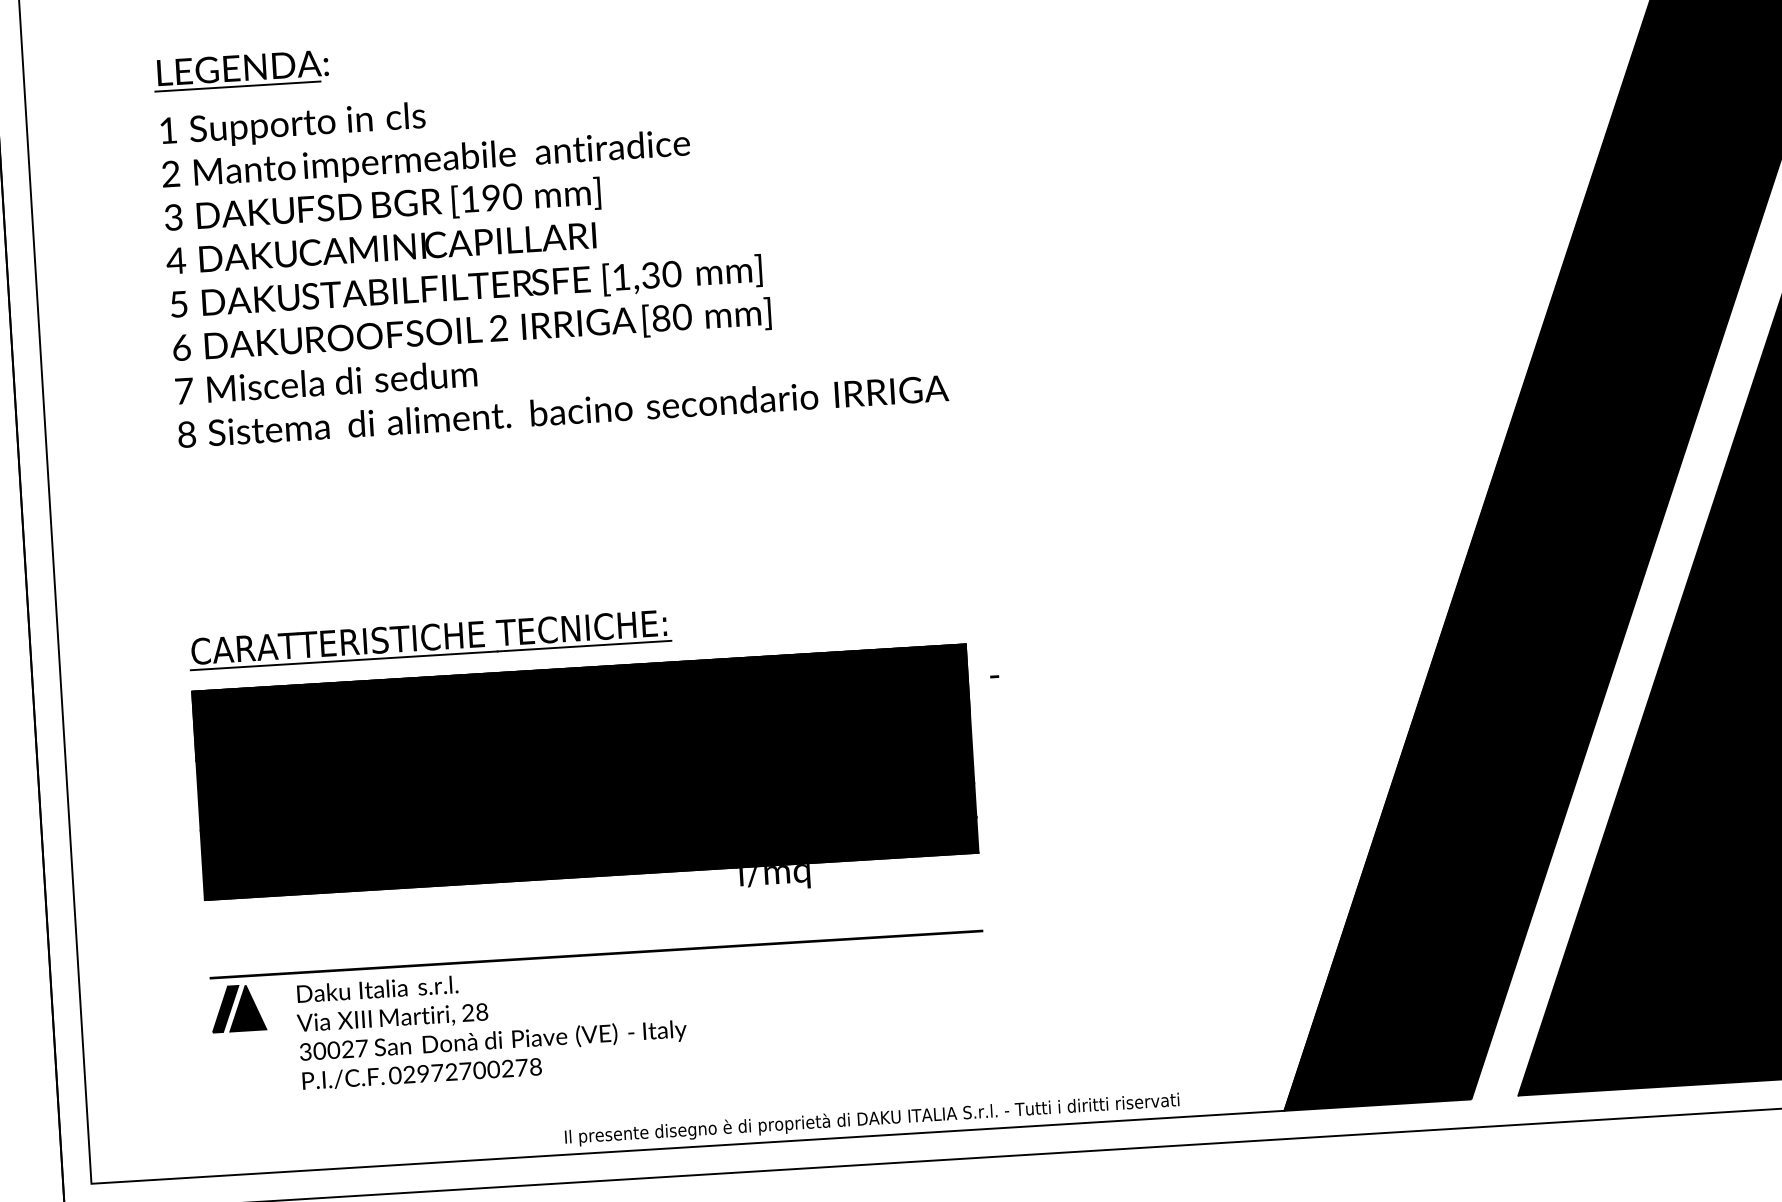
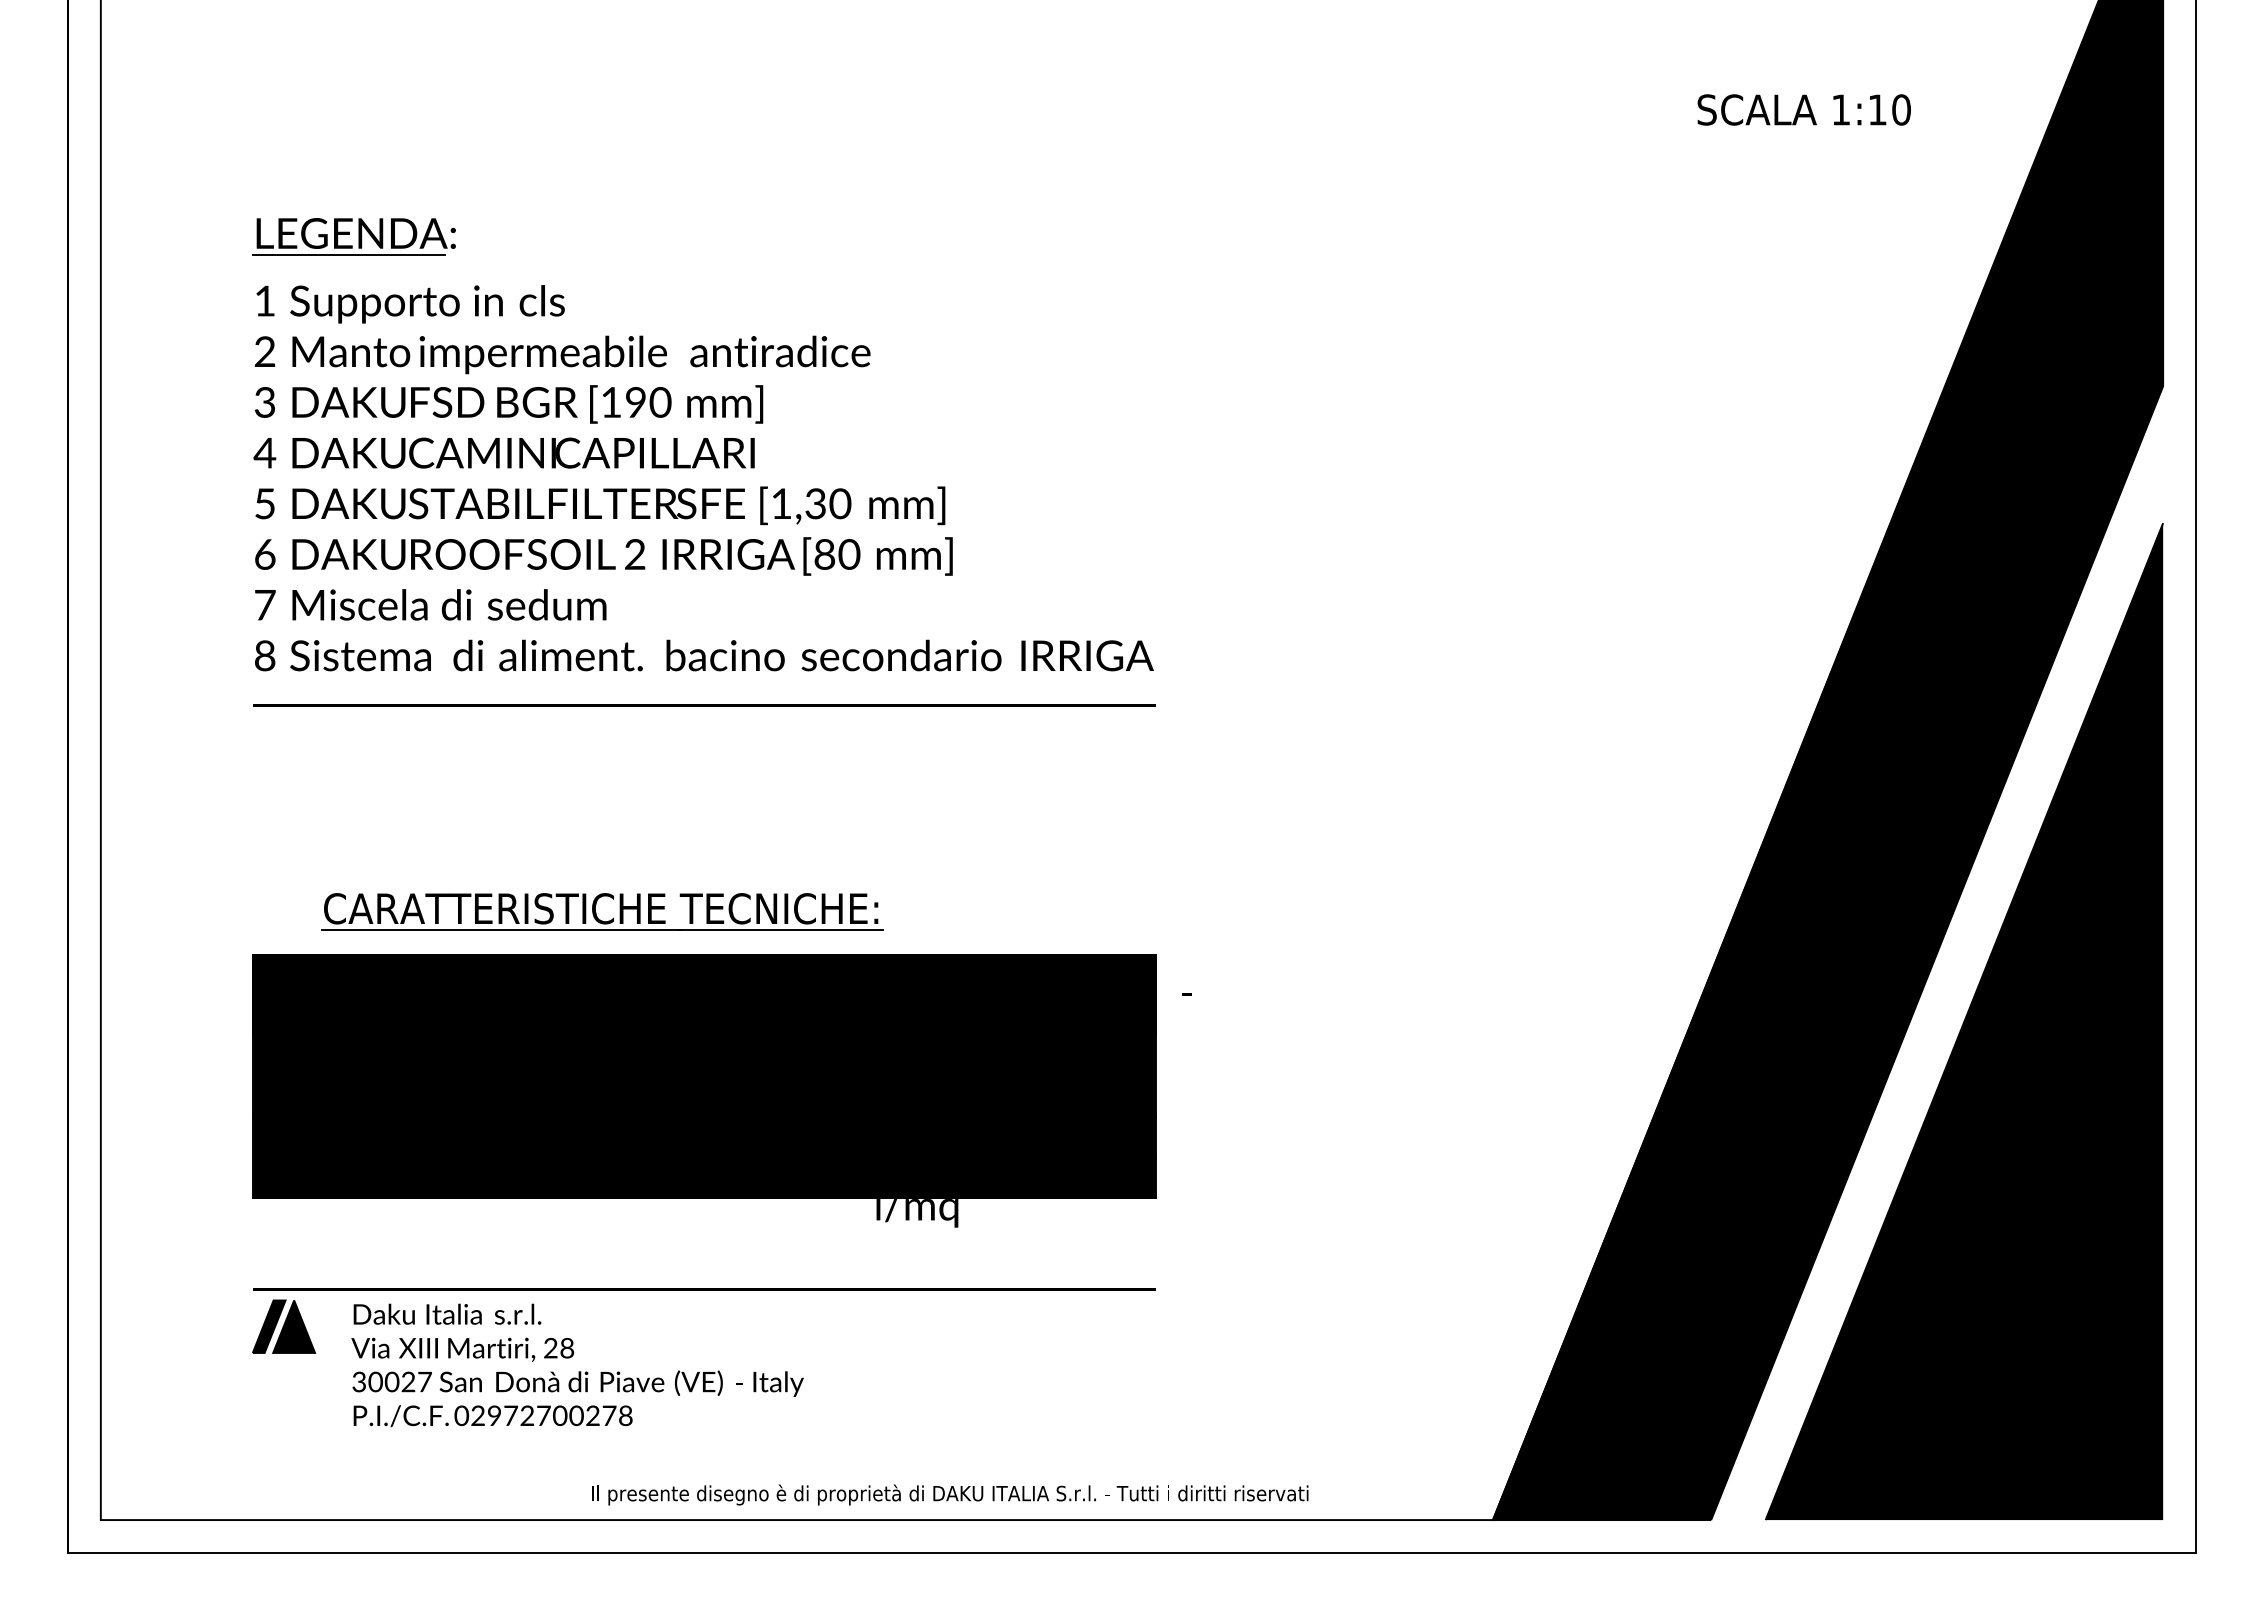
line: (566, 454) -> (704, 705), added
part: (425, 640) -> (596, 912), moved
text: (872, 1119) -> (950, 1494), moved

